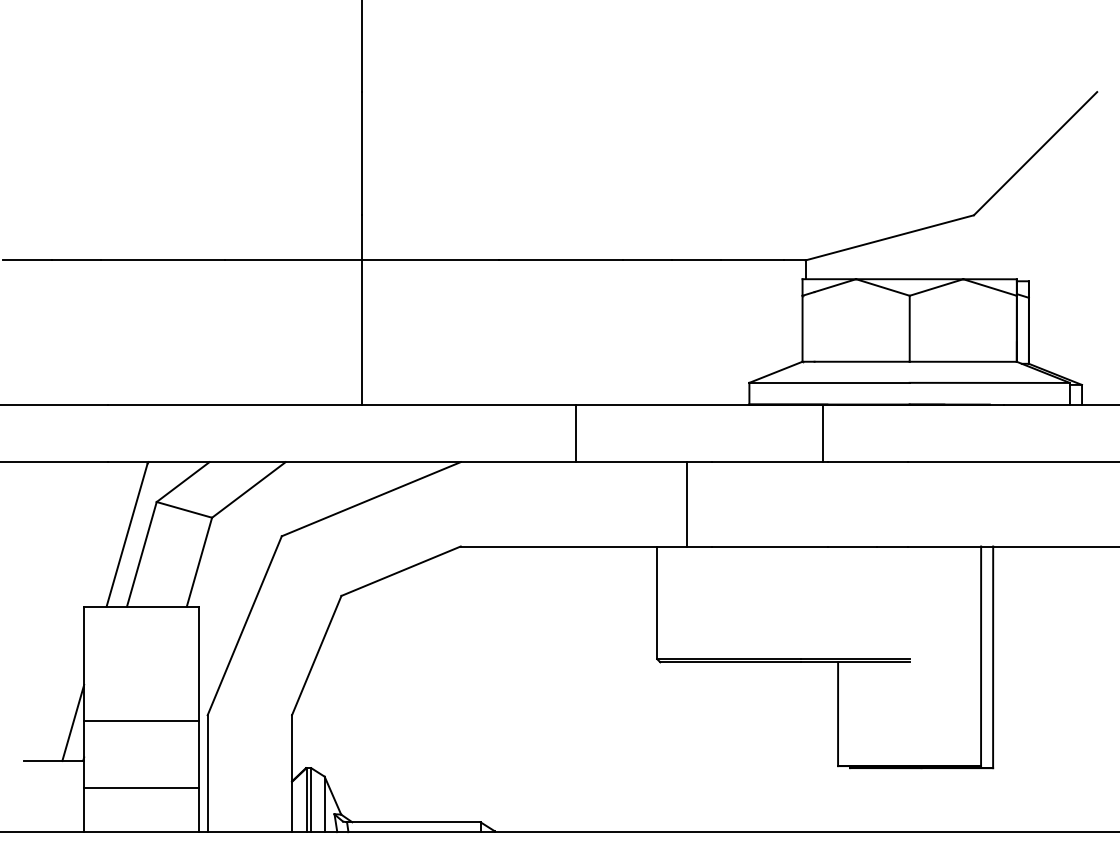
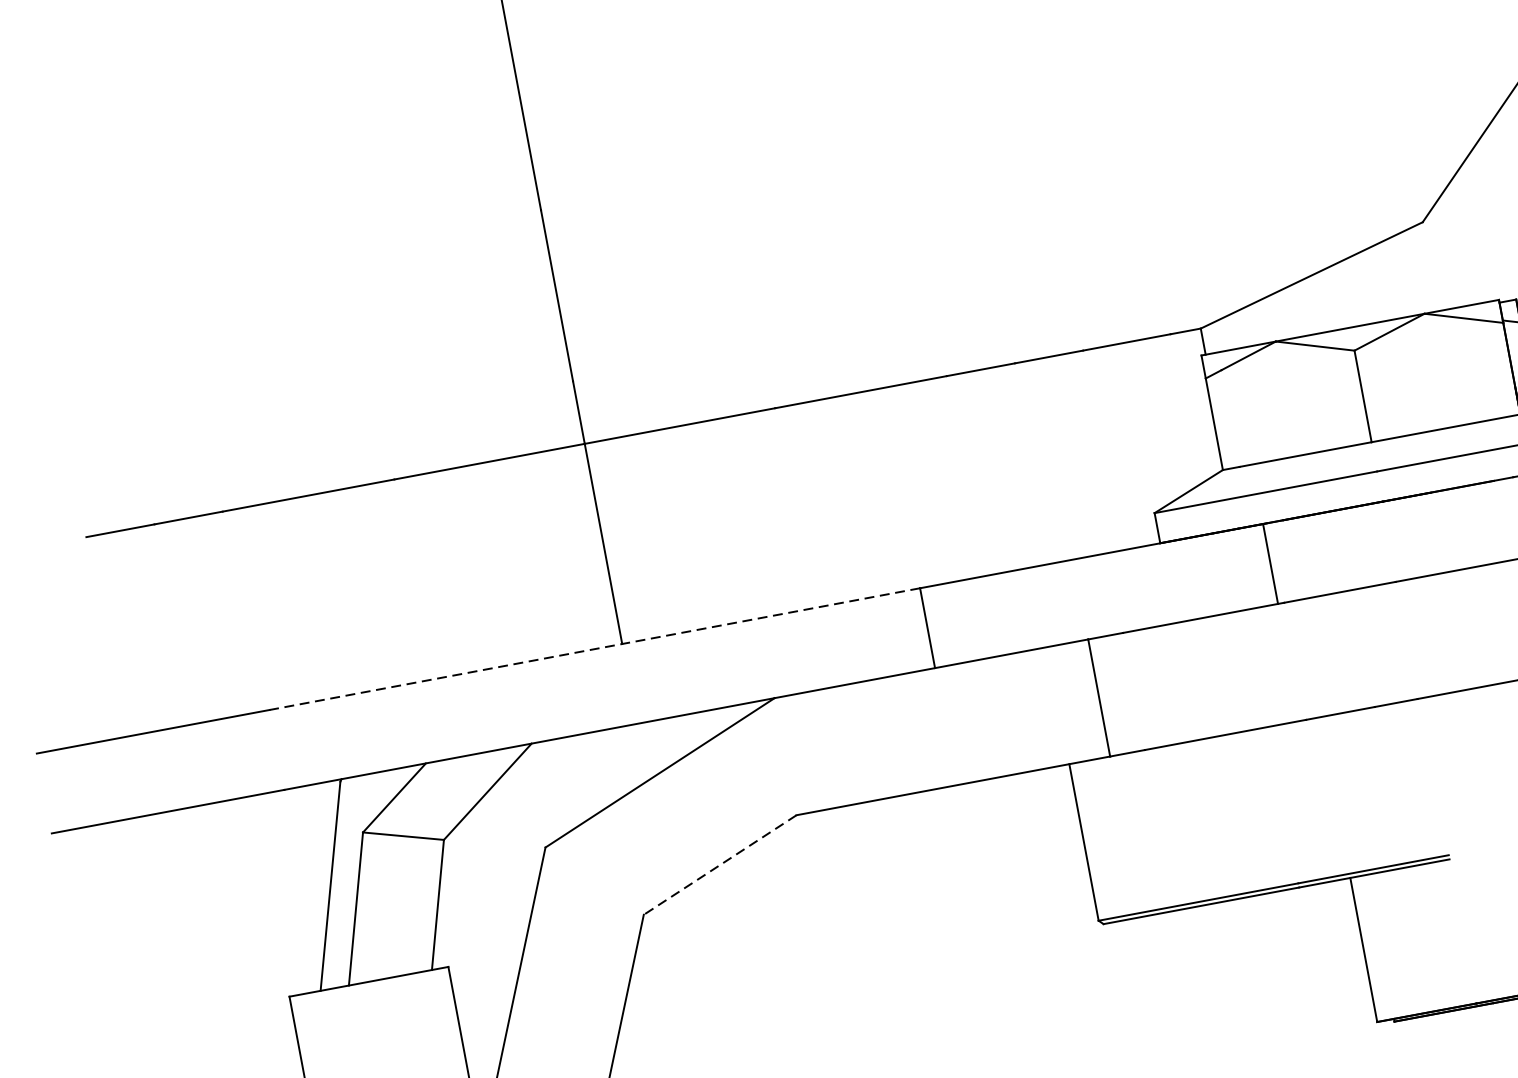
line: (341, 404) -> (594, 649), solid -> dashed
line: (401, 571) -> (720, 865), solid -> dashed

